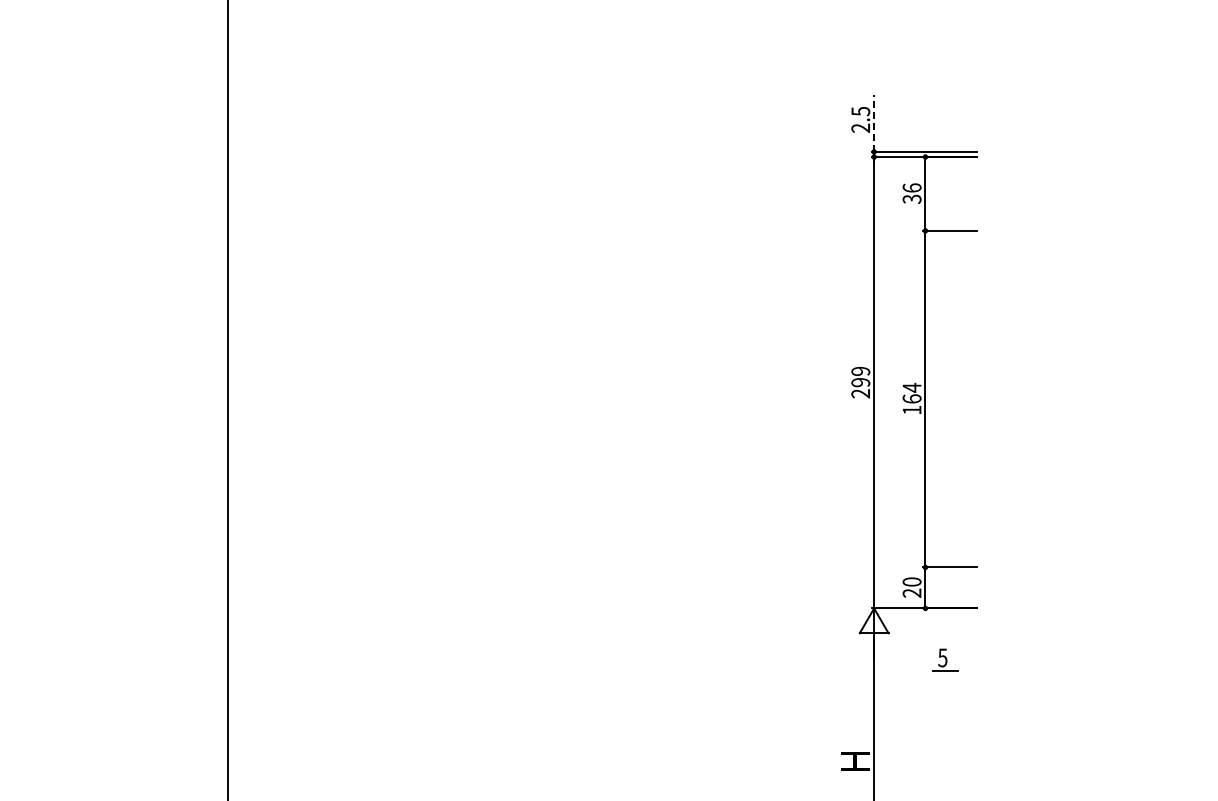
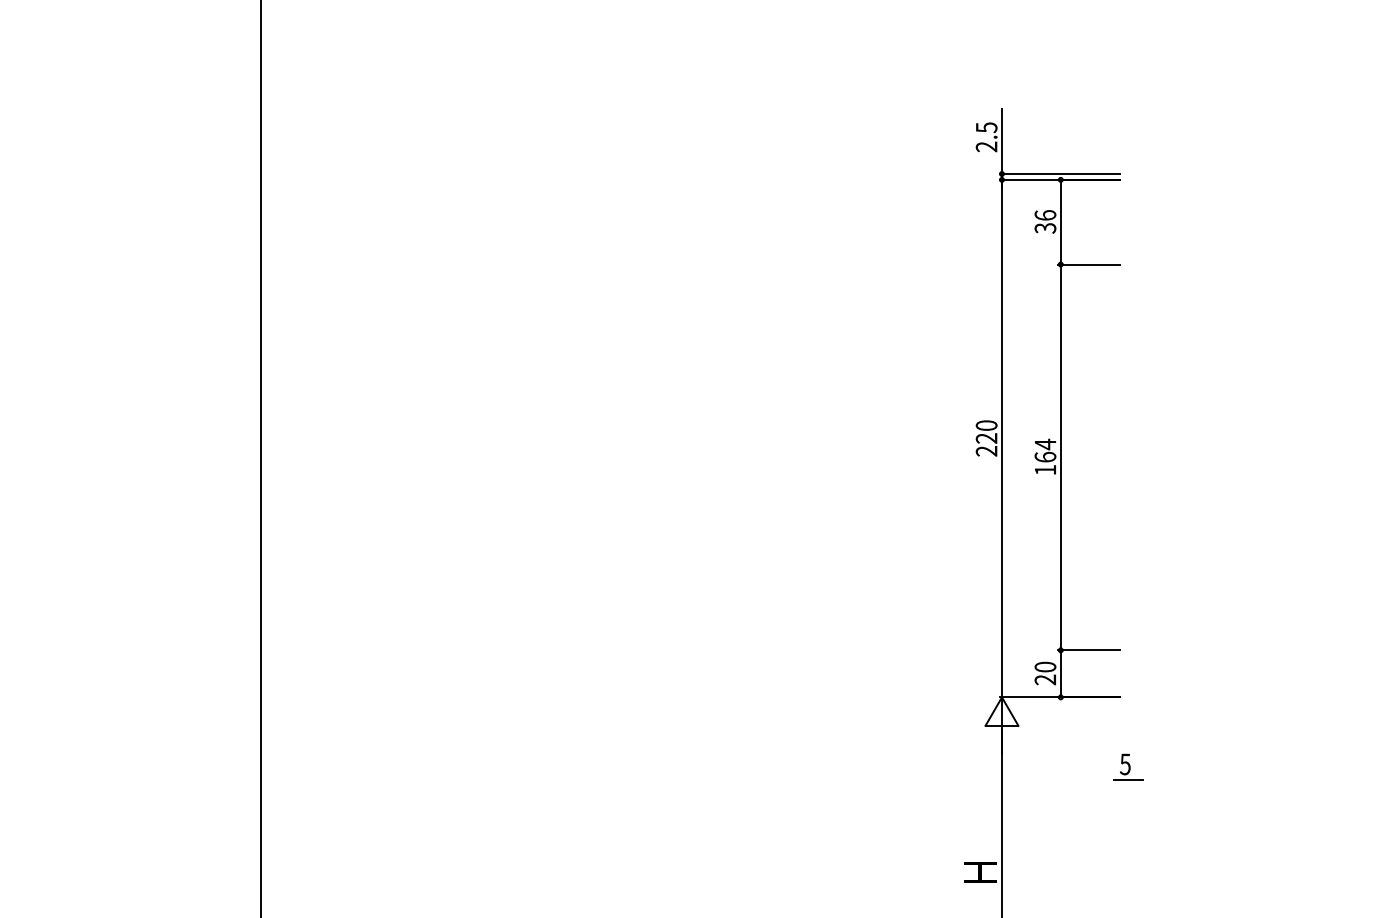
line: (874, 123) -> (1002, 141), dashed -> solid
text: (860, 376) -> (986, 431), 299 -> 220
part: (945, 659) -> (1128, 766), moved

